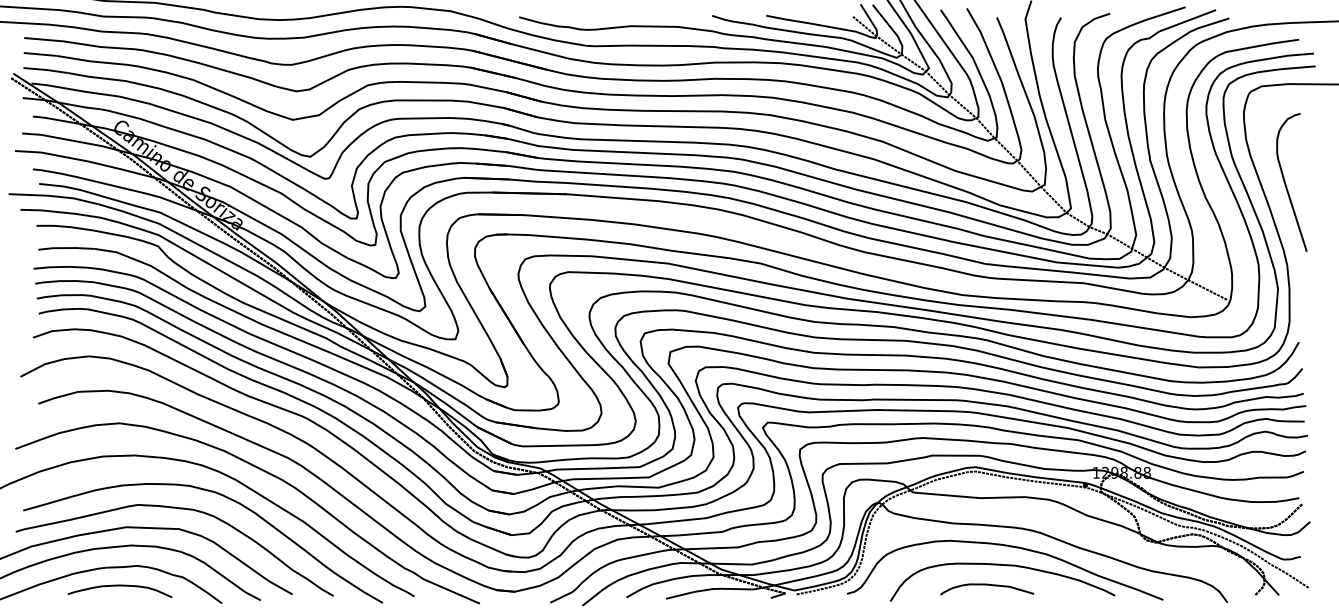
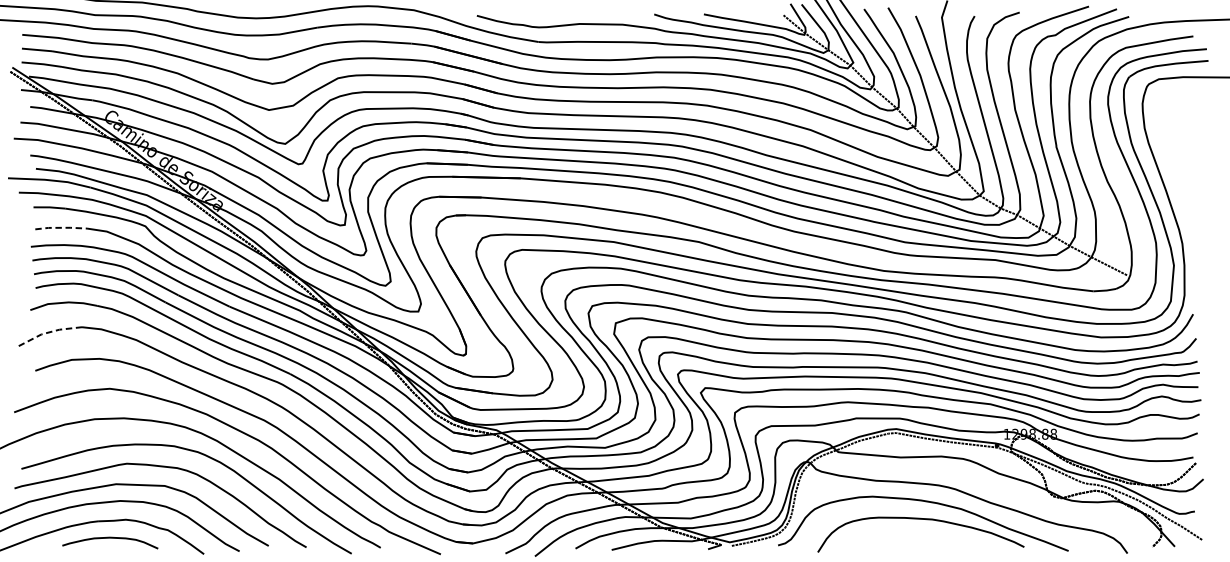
curve: (1286, 184) -> (1181, 169), removed
line: (66, 248) -> (61, 228), solid -> dashed
line: (53, 361) -> (49, 331), solid -> dashed
curve: (987, 585) -> (907, 537), removed

